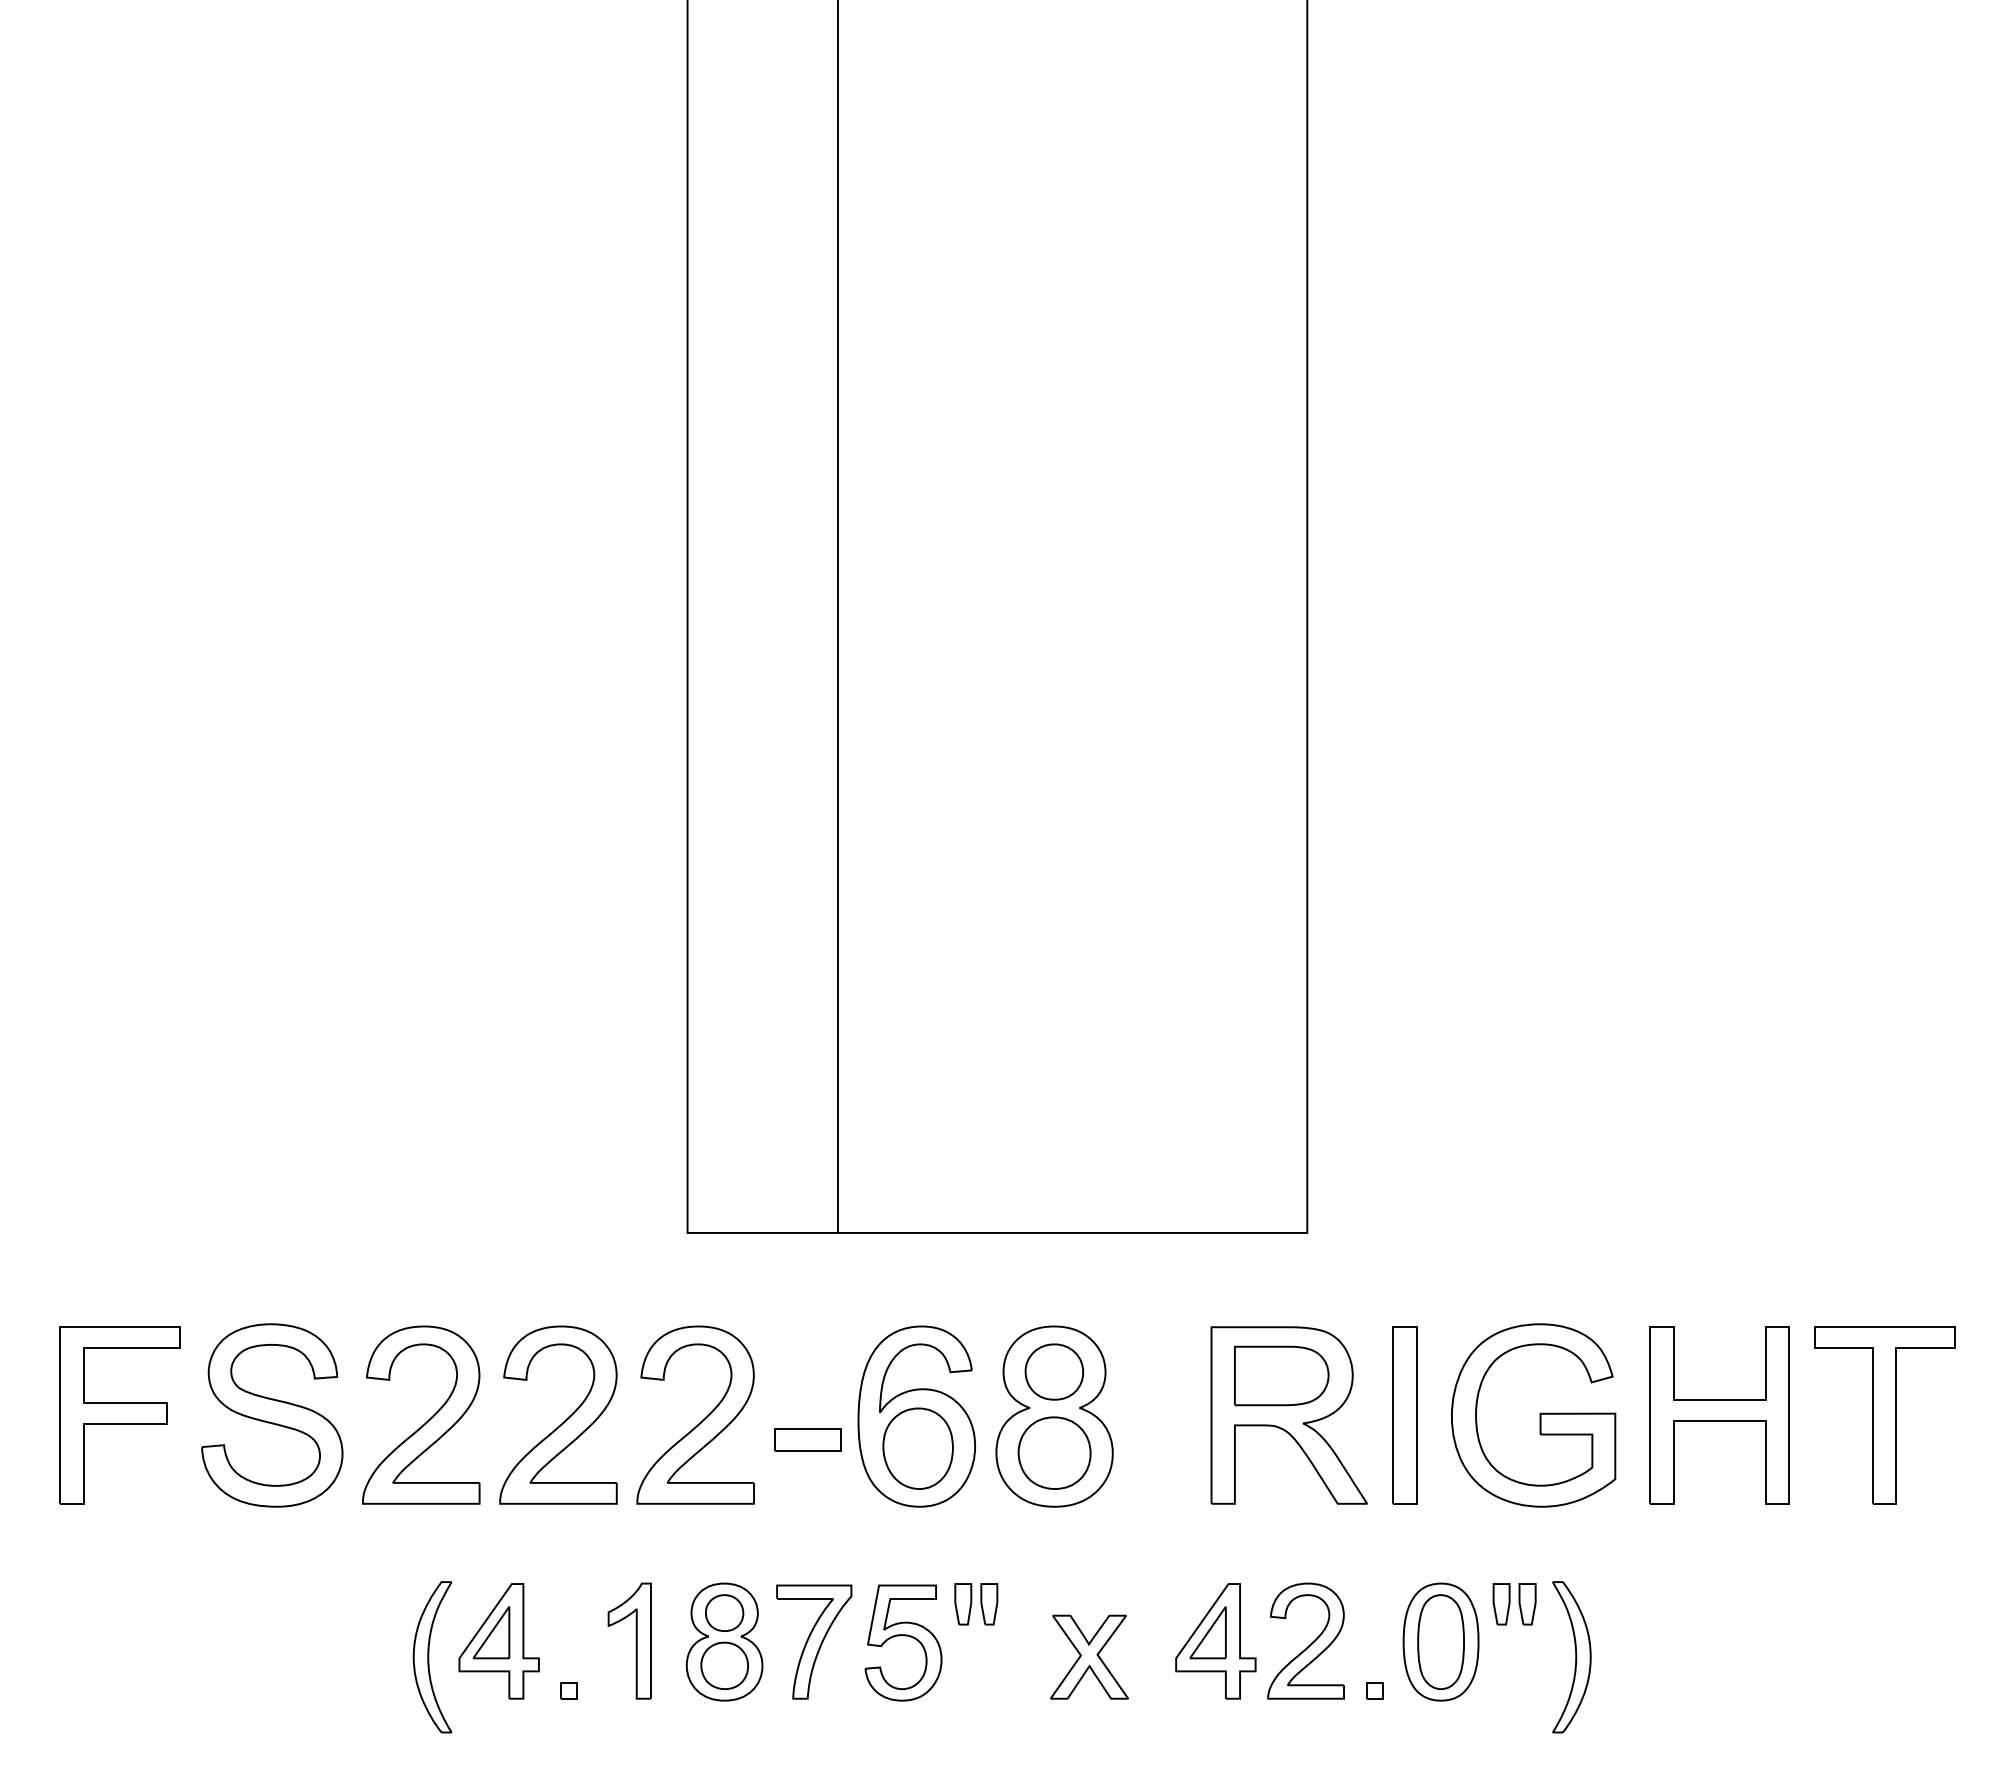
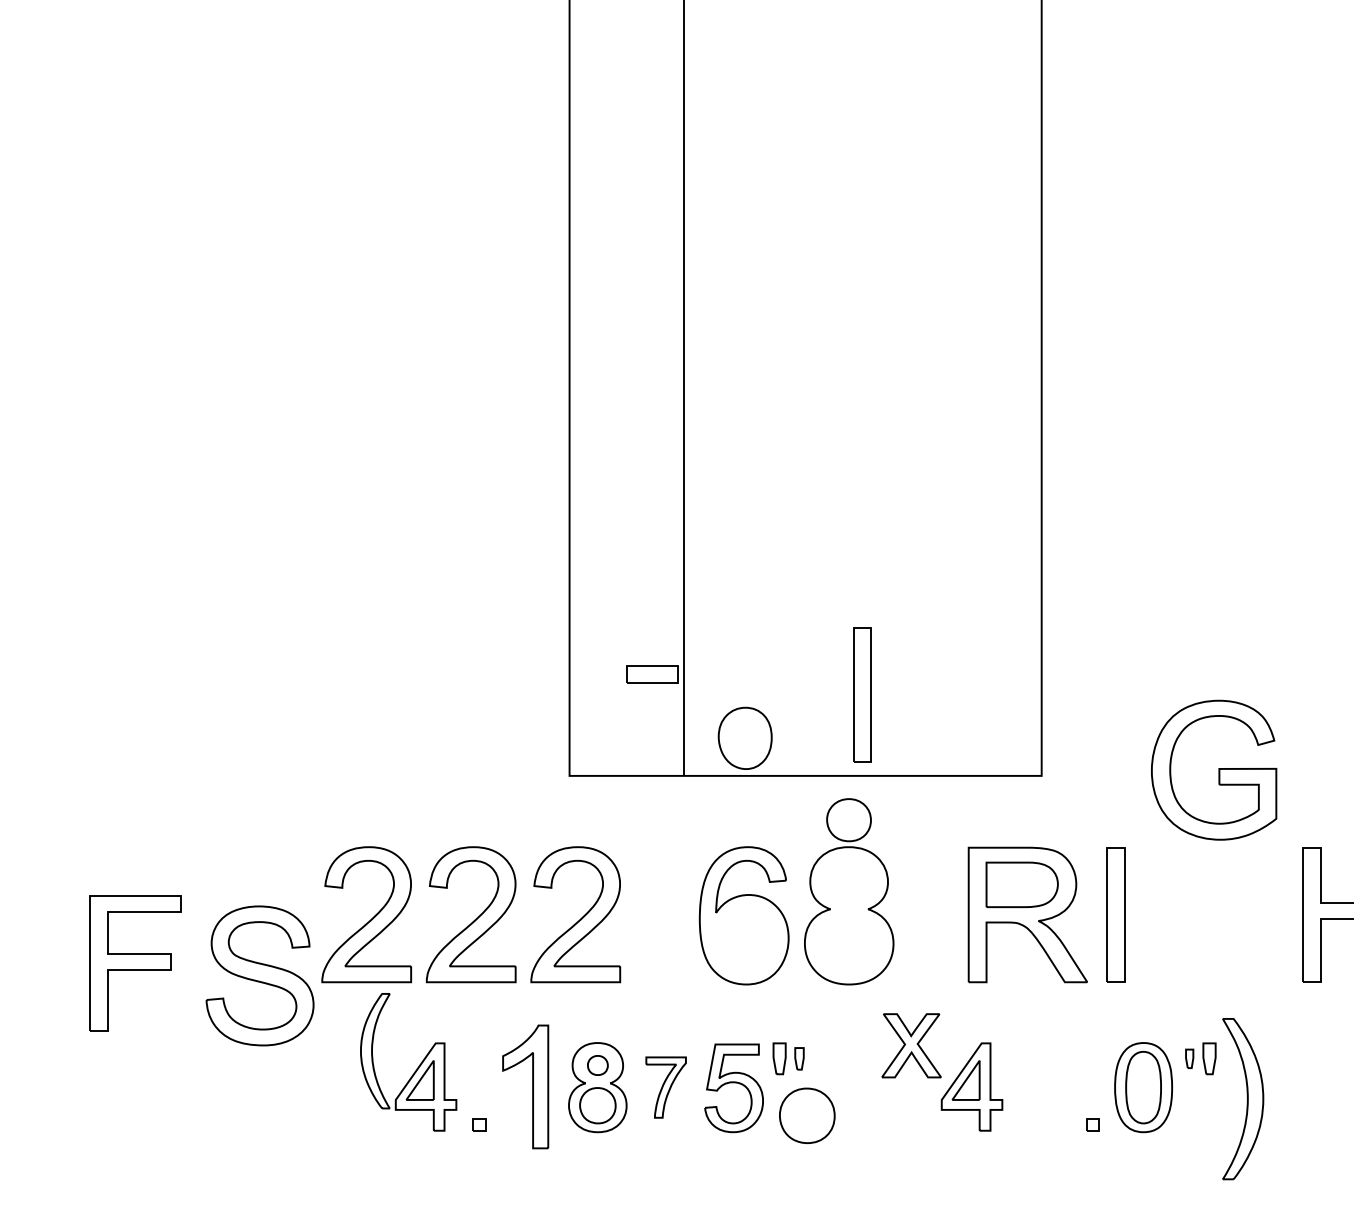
part: (1071, 1126) -> (862, 694), added
part: (1054, 1371) -> (849, 819), moved
part: (119, 1415) -> (135, 963), moved
part: (272, 1415) -> (260, 975), moved
part: (1533, 1415) -> (1214, 770), moved
part: (807, 1439) -> (651, 674), moved
part: (917, 1448) -> (744, 738), moved
part: (1054, 1452) -> (807, 1115), moved
part: (989, 1604) -> (799, 1058), size x0.7
part: (1501, 1604) -> (1189, 1058), size x0.6
part: (724, 1612) -> (597, 1065), size x0.7
part: (629, 1640) -> (525, 1086), size x1.4
part: (1305, 1640) -> (1040, 1086), removed
part: (814, 1641) -> (666, 1087), size x0.7
part: (1089, 1656) -> (911, 1045), moved
part: (432, 1657) -> (375, 1051), moved
part: (1571, 1657) -> (1242, 1099), size x1.4

